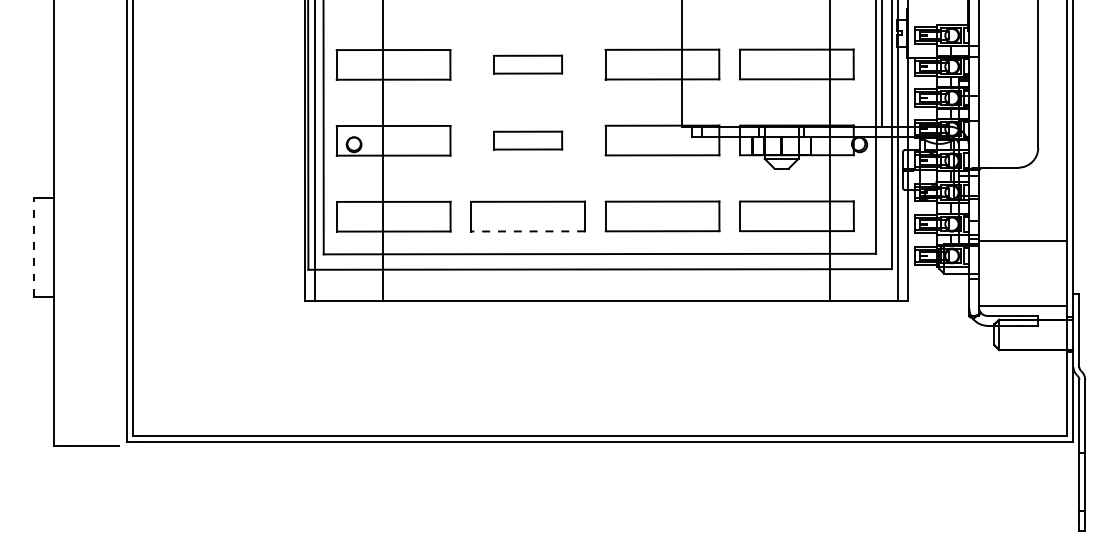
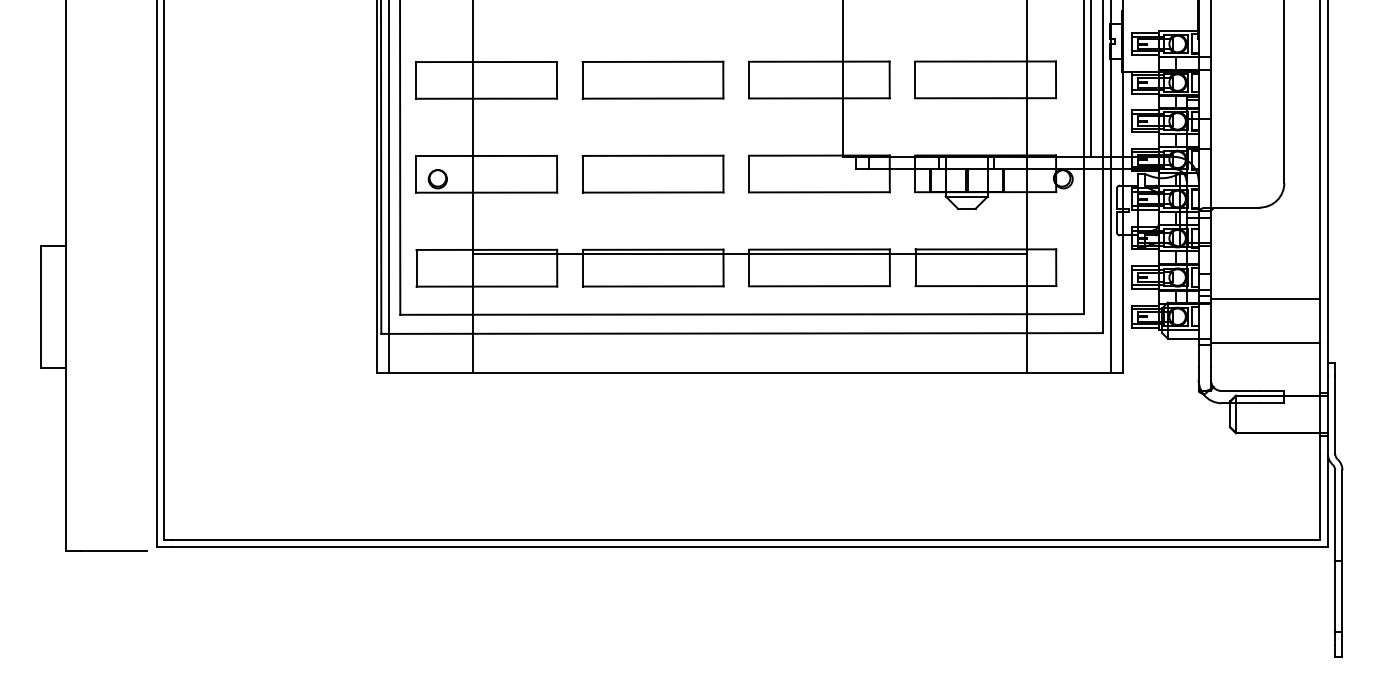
part: (527, 64) -> (652, 79), size x1.67
part: (527, 140) -> (652, 173), size x1.67
line: (605, 204) -> (749, 253), added
line: (527, 231) -> (652, 286), dashed -> solid
line: (33, 247) -> (41, 306), dashed -> solid
line: (1023, 305) -> (1265, 342), moved

